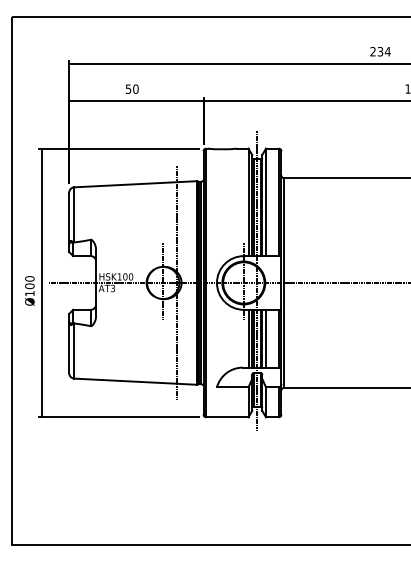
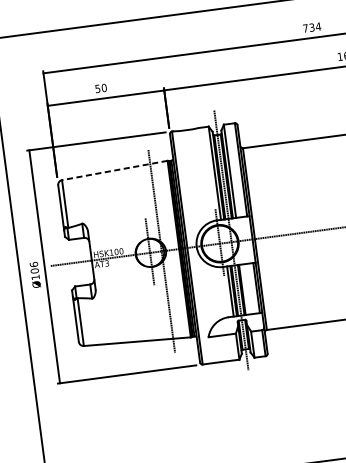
text: (372, 51) -> (305, 28), 234 -> 734
line: (135, 184) -> (114, 170), solid -> dashed
text: (29, 278) -> (33, 264), Ø100 -> Ø106
line: (266, 338) -> (245, 289), removed

